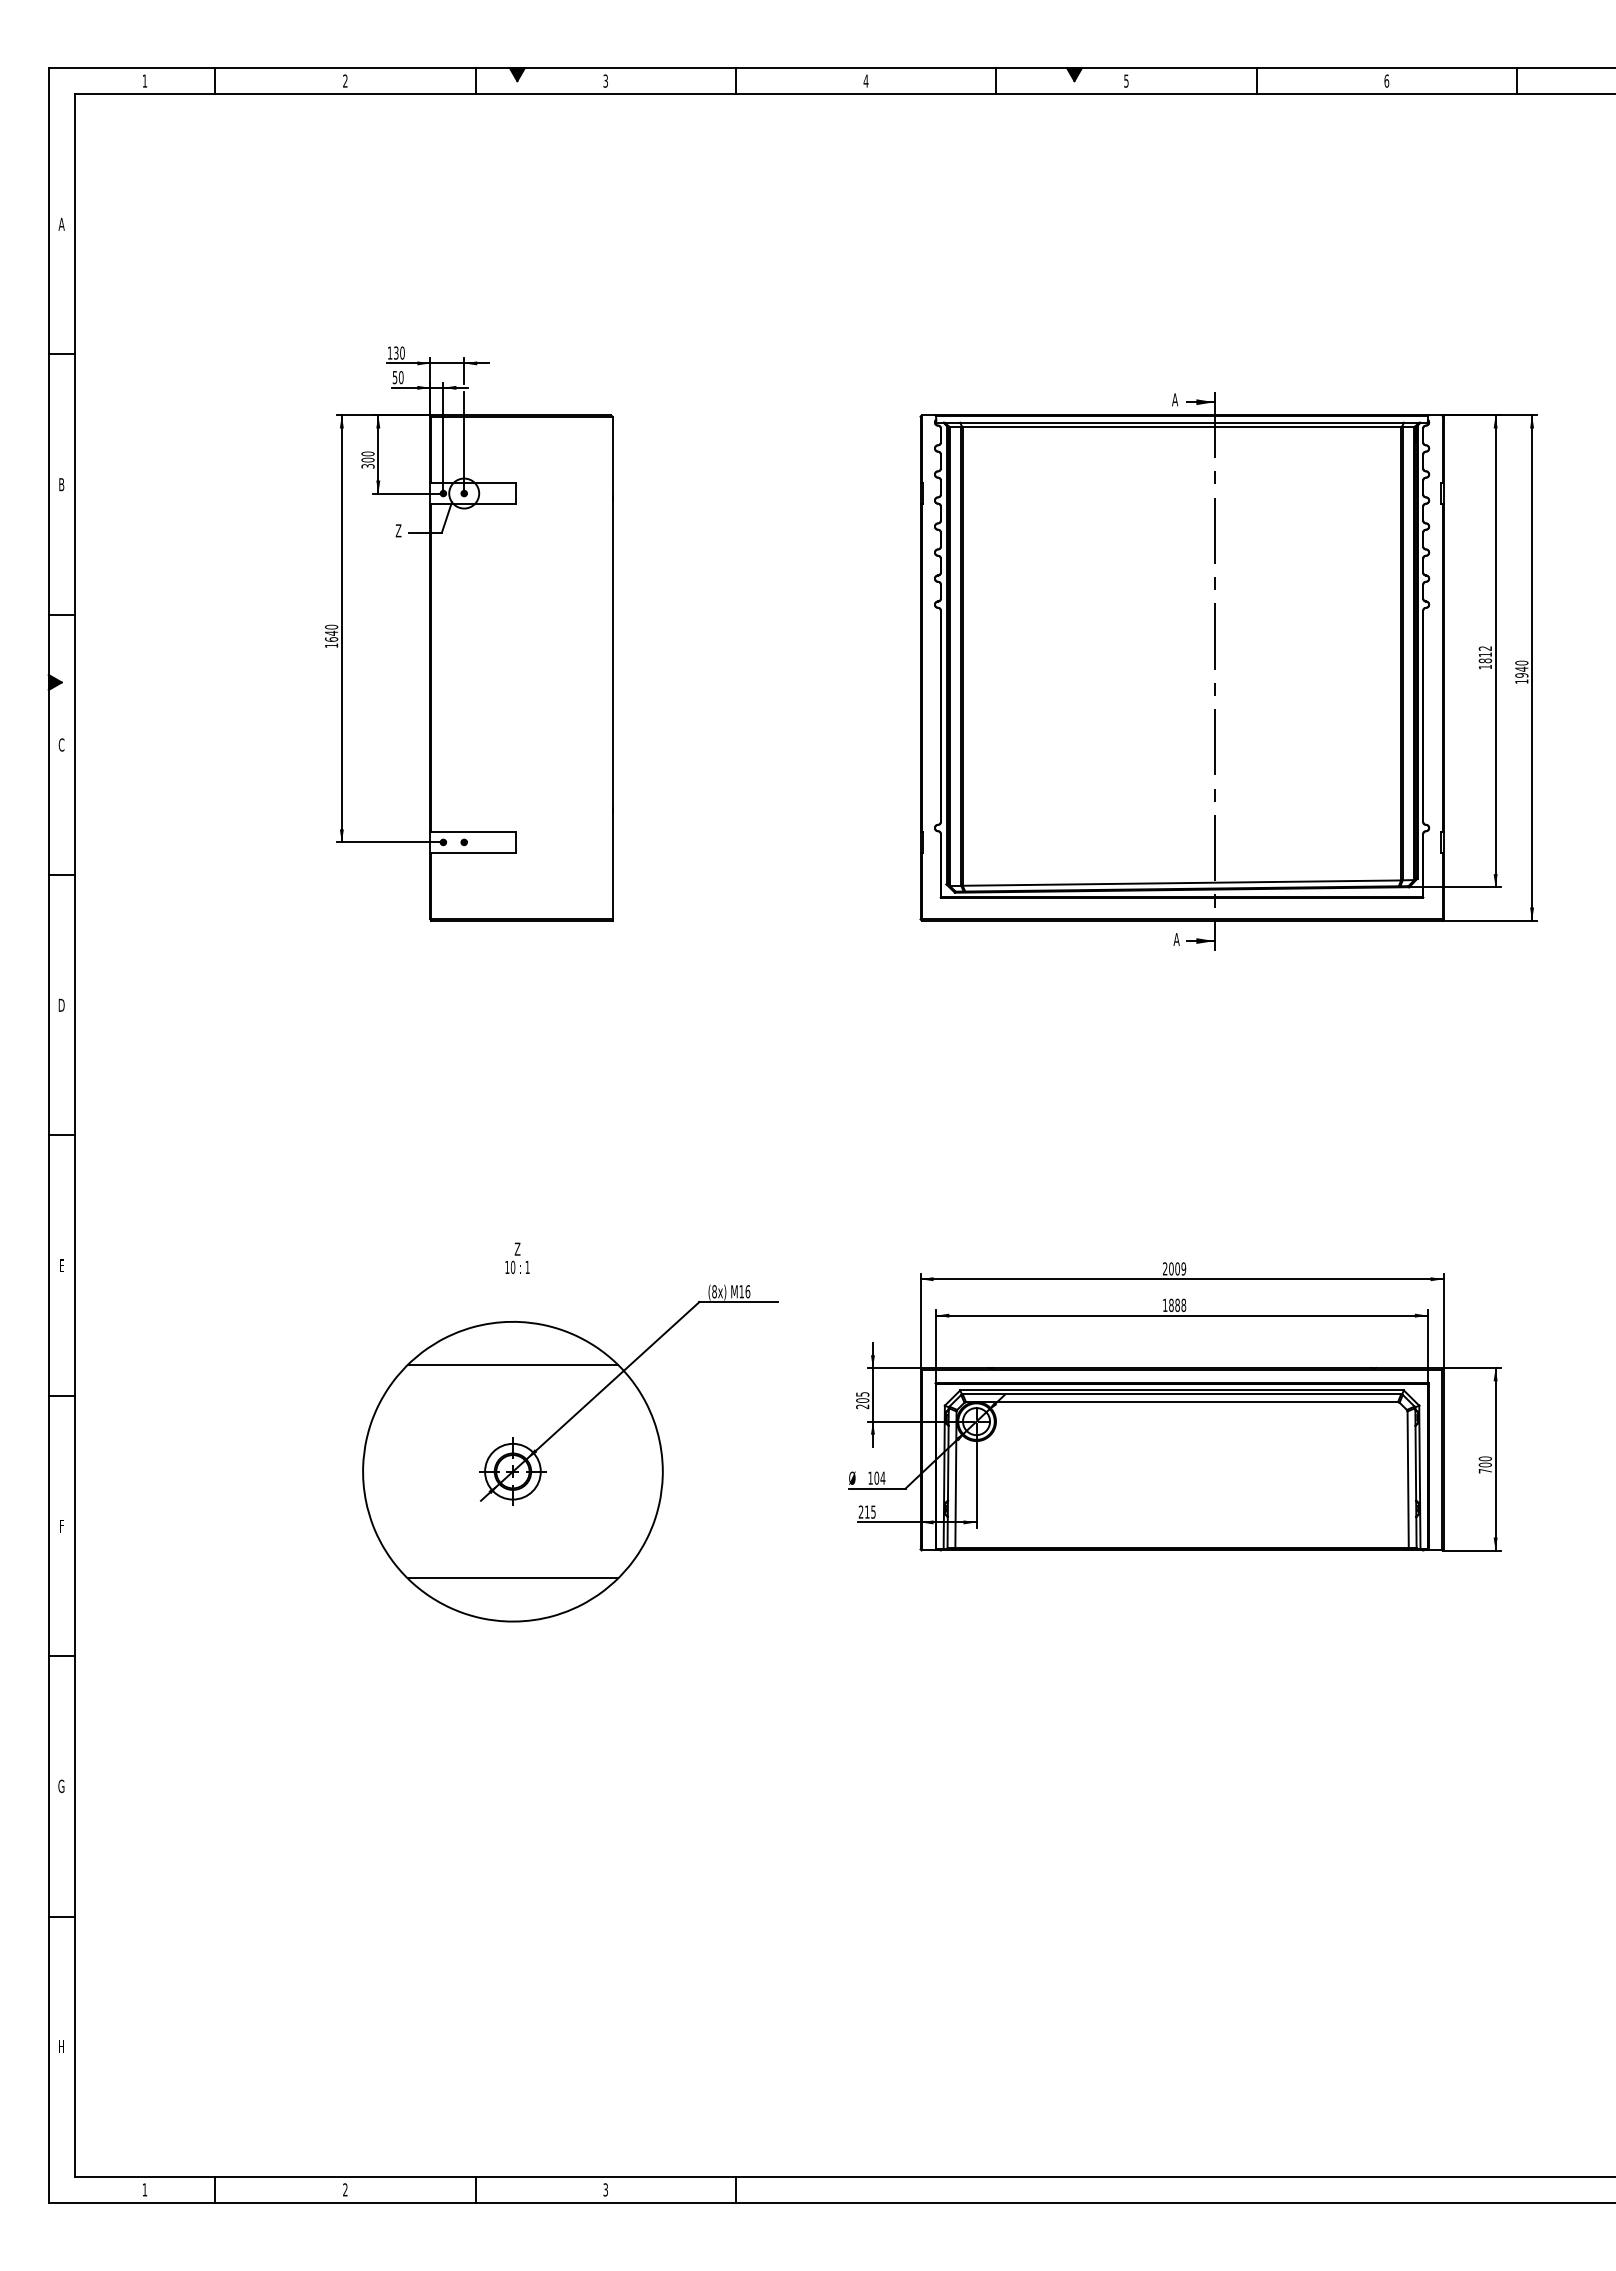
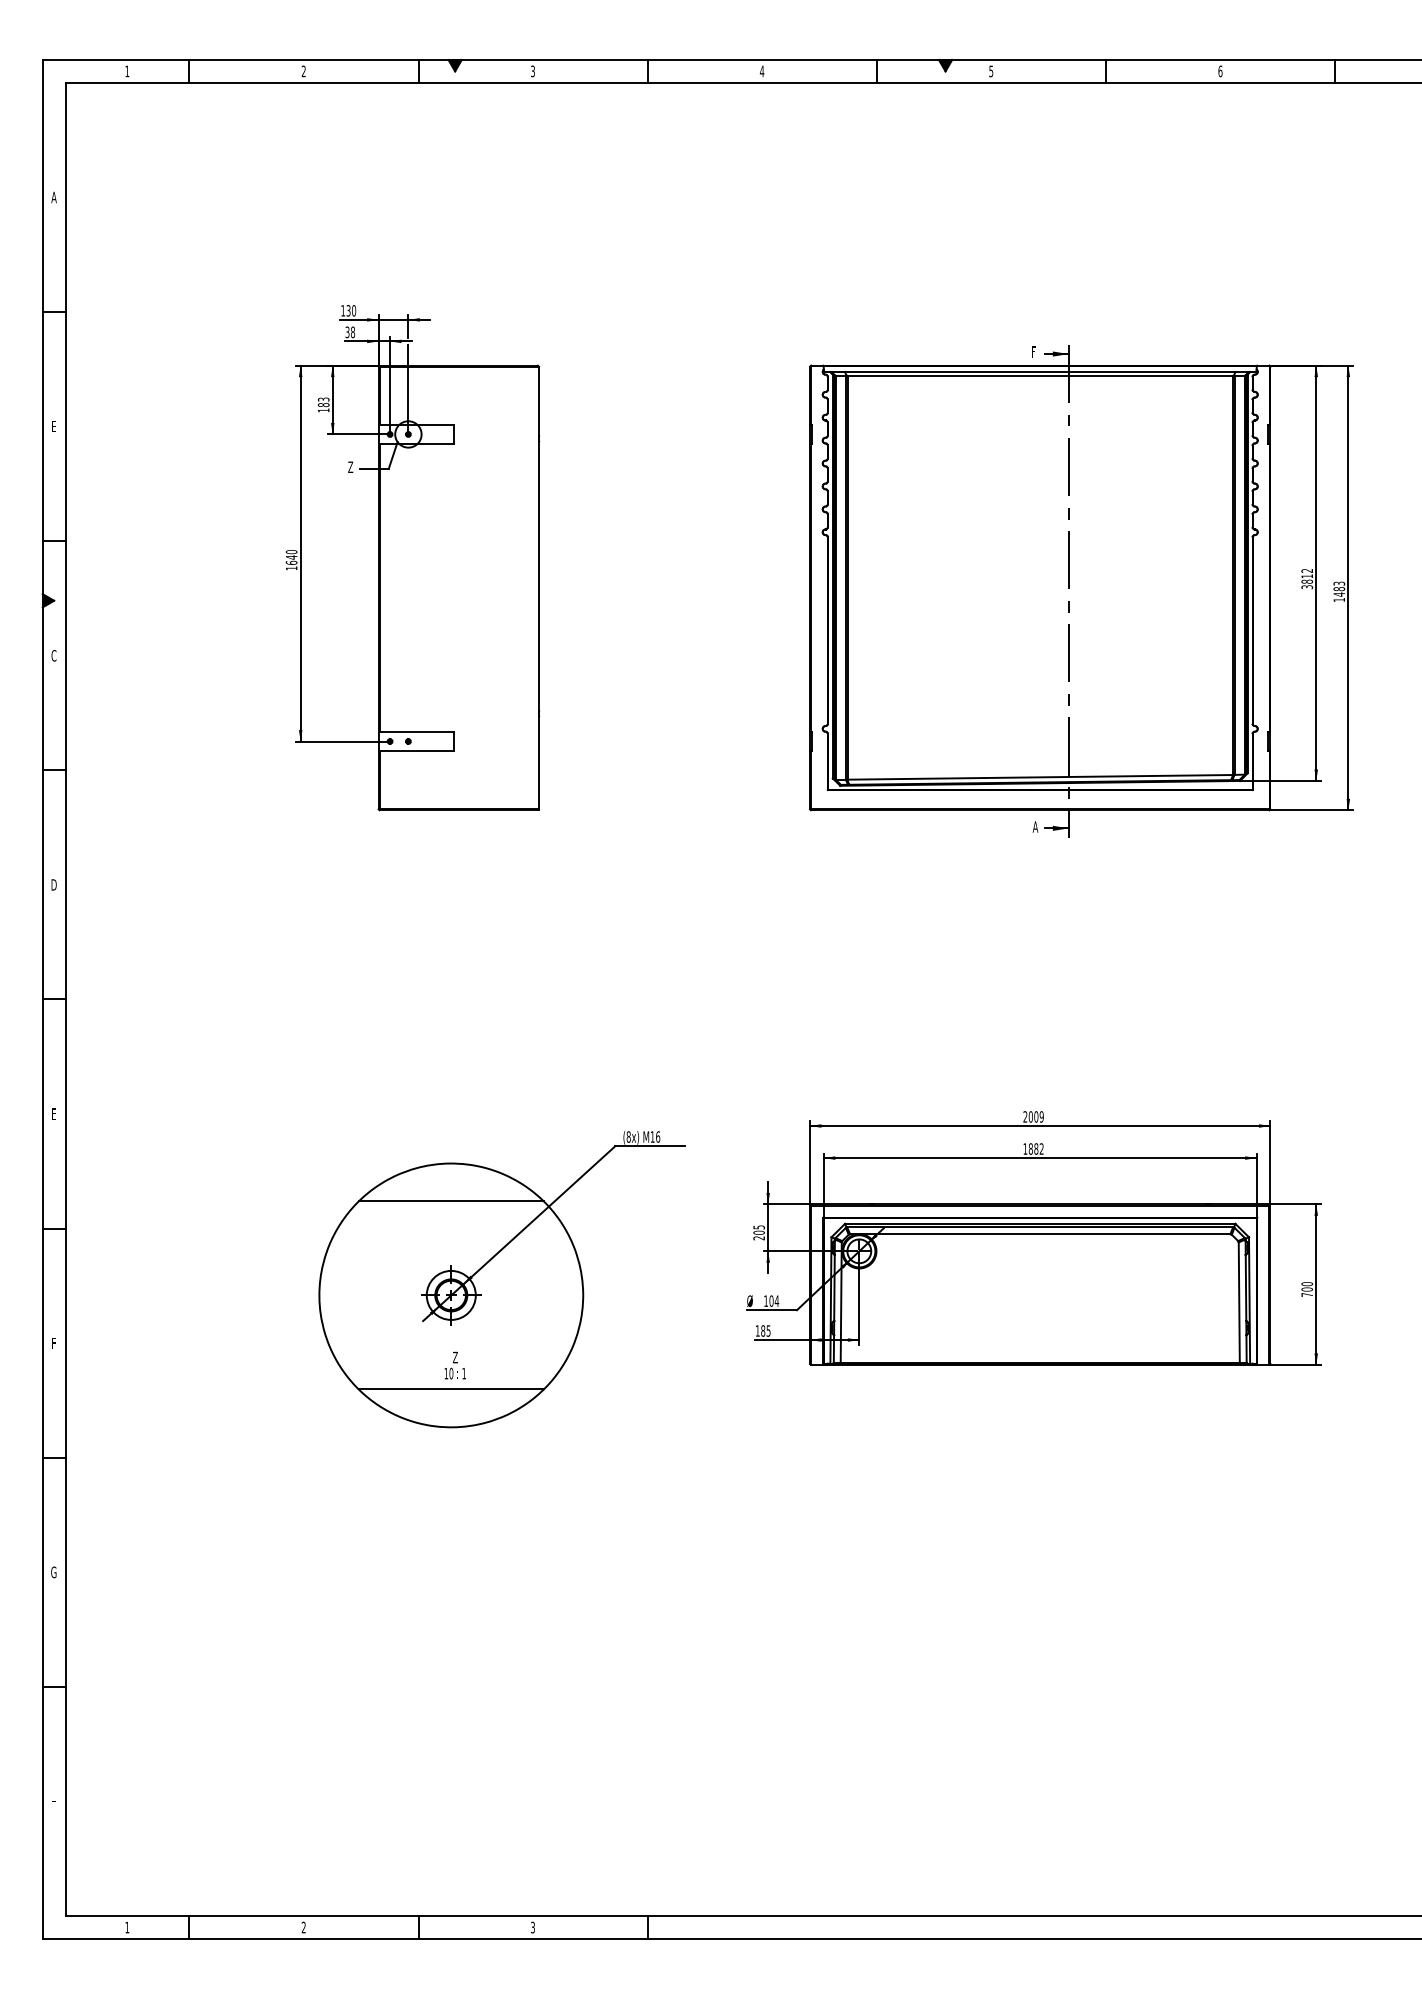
text: (398, 376) -> (350, 331), 50 -> 38
text: (1174, 399) -> (1033, 351), A -> F
text: (367, 459) -> (323, 404), 300 -> 183
text: (62, 484) -> (54, 426), B -> E
text: (1485, 667) -> (1307, 587), 1812 -> 3812
text: (1522, 668) -> (1339, 588), 1940 -> 1483
text: (516, 1258) -> (454, 1365), moved
text: (1183, 1304) -> (1041, 1148), 1888 -> 1882
text: (864, 1511) -> (760, 1330), 215 -> 185

